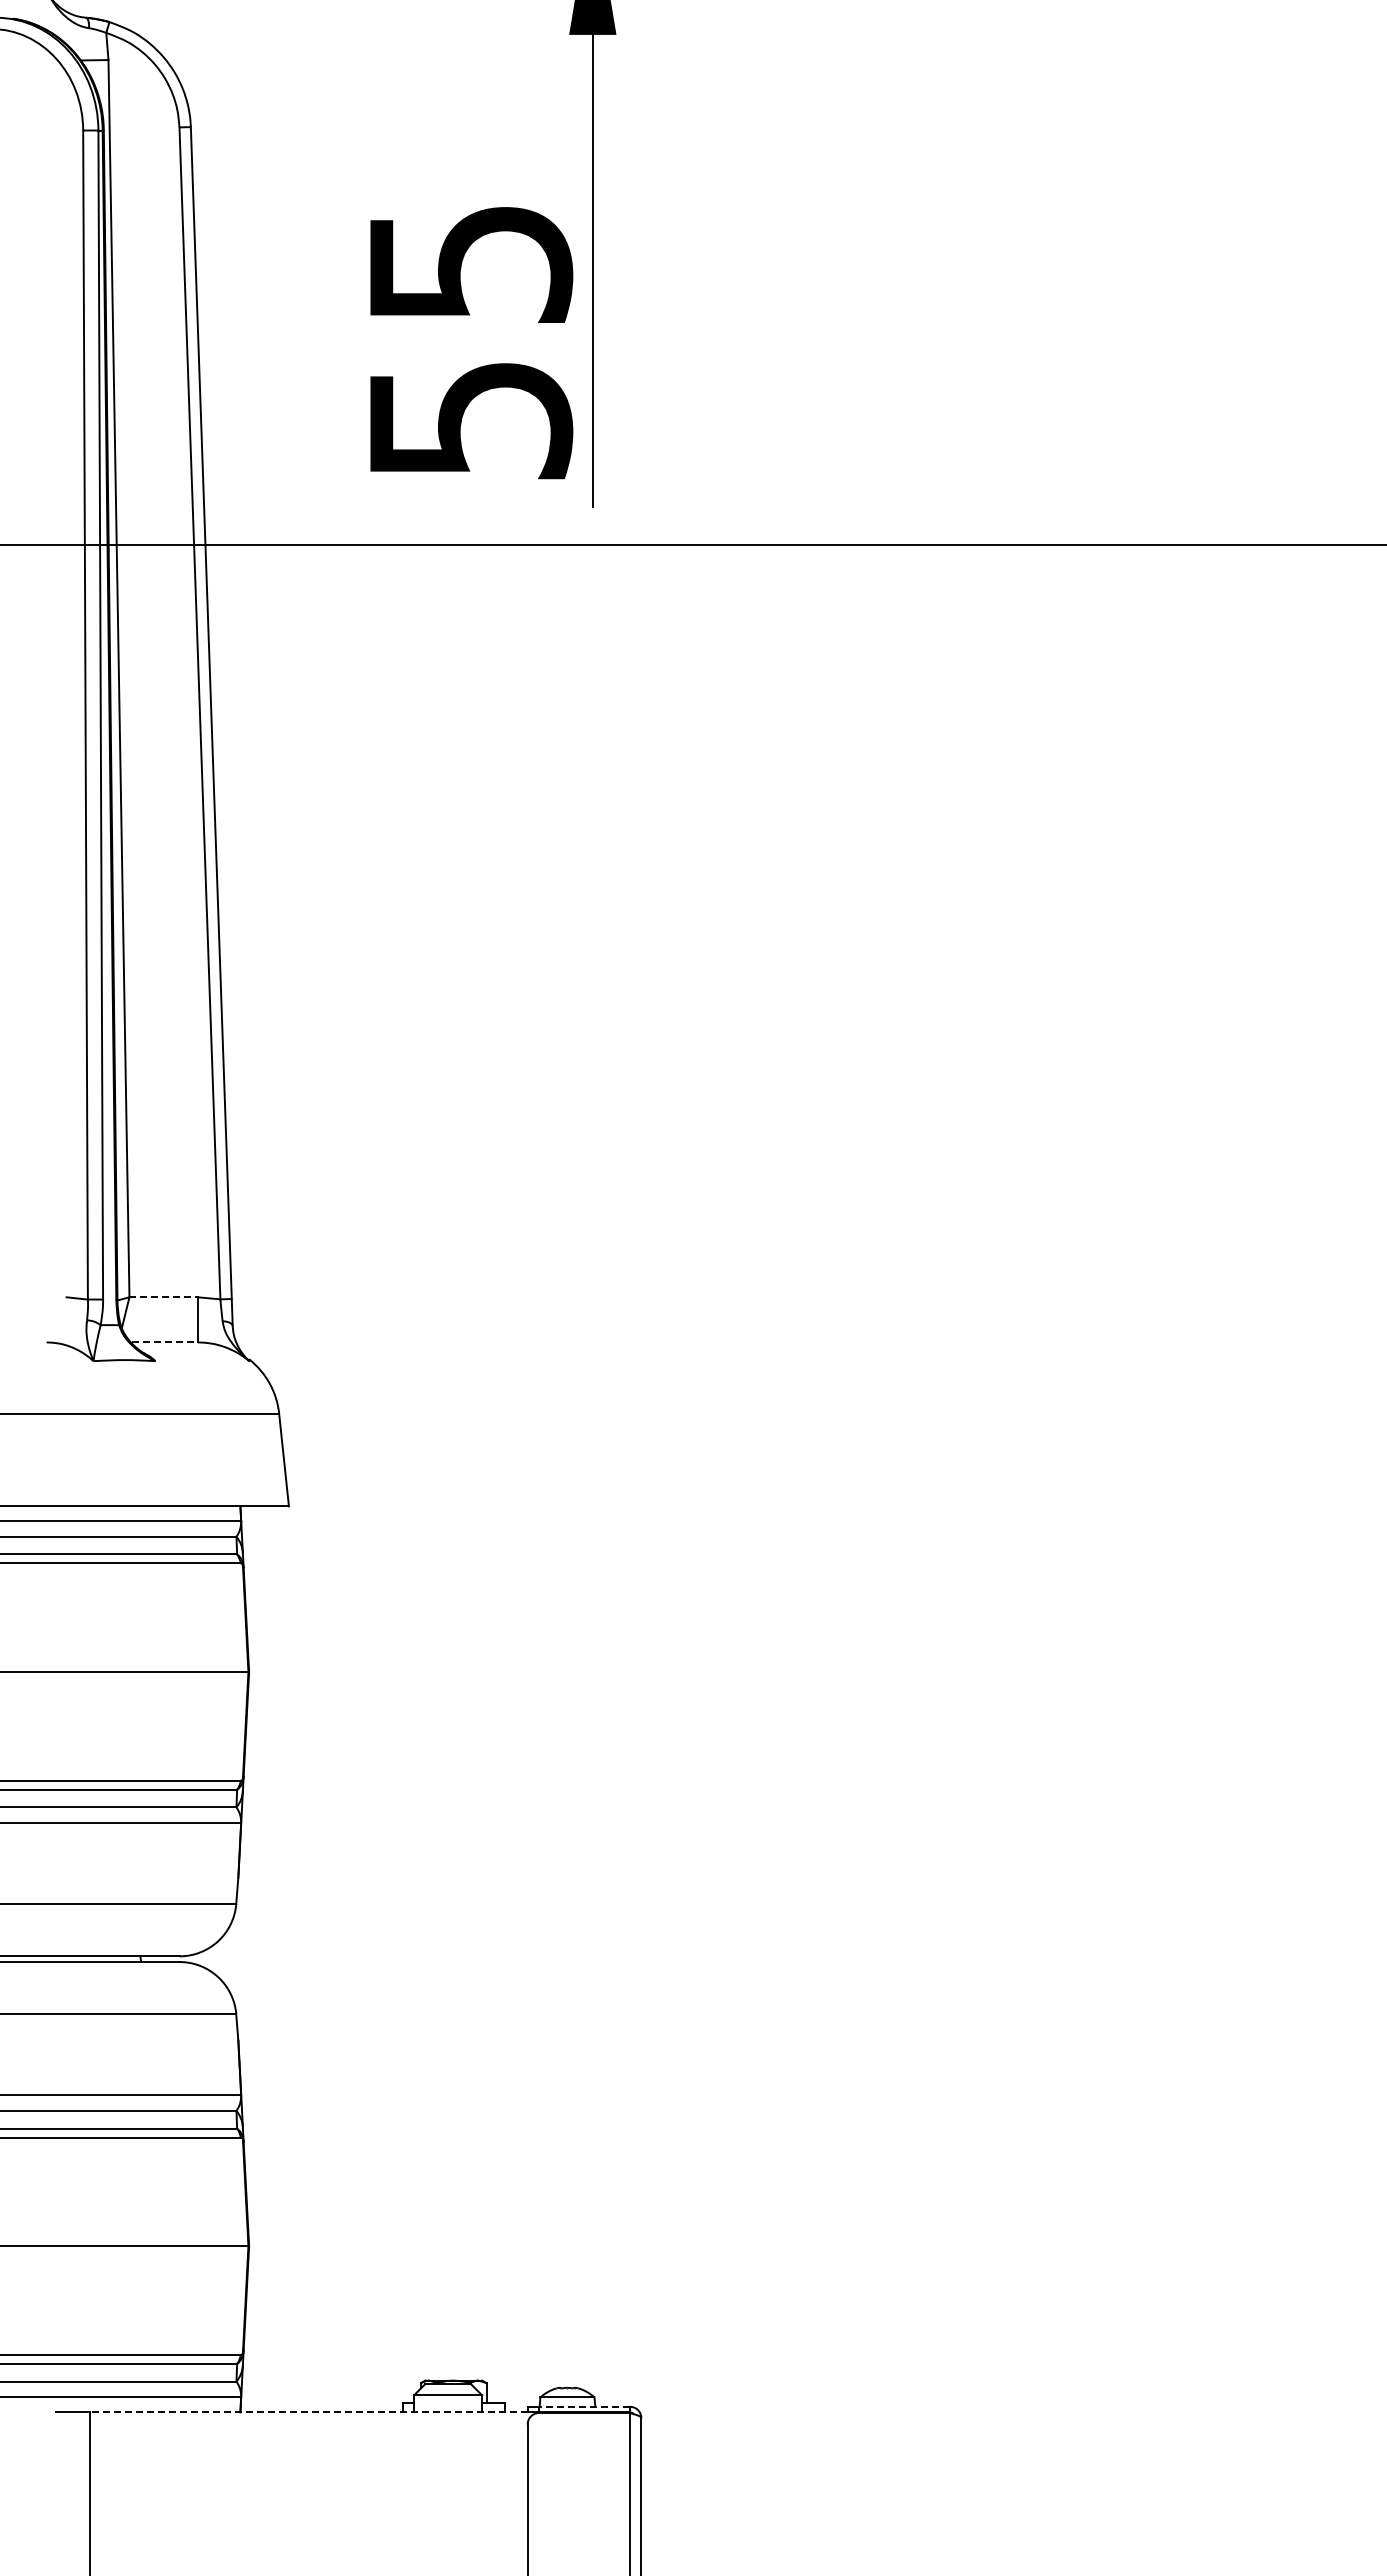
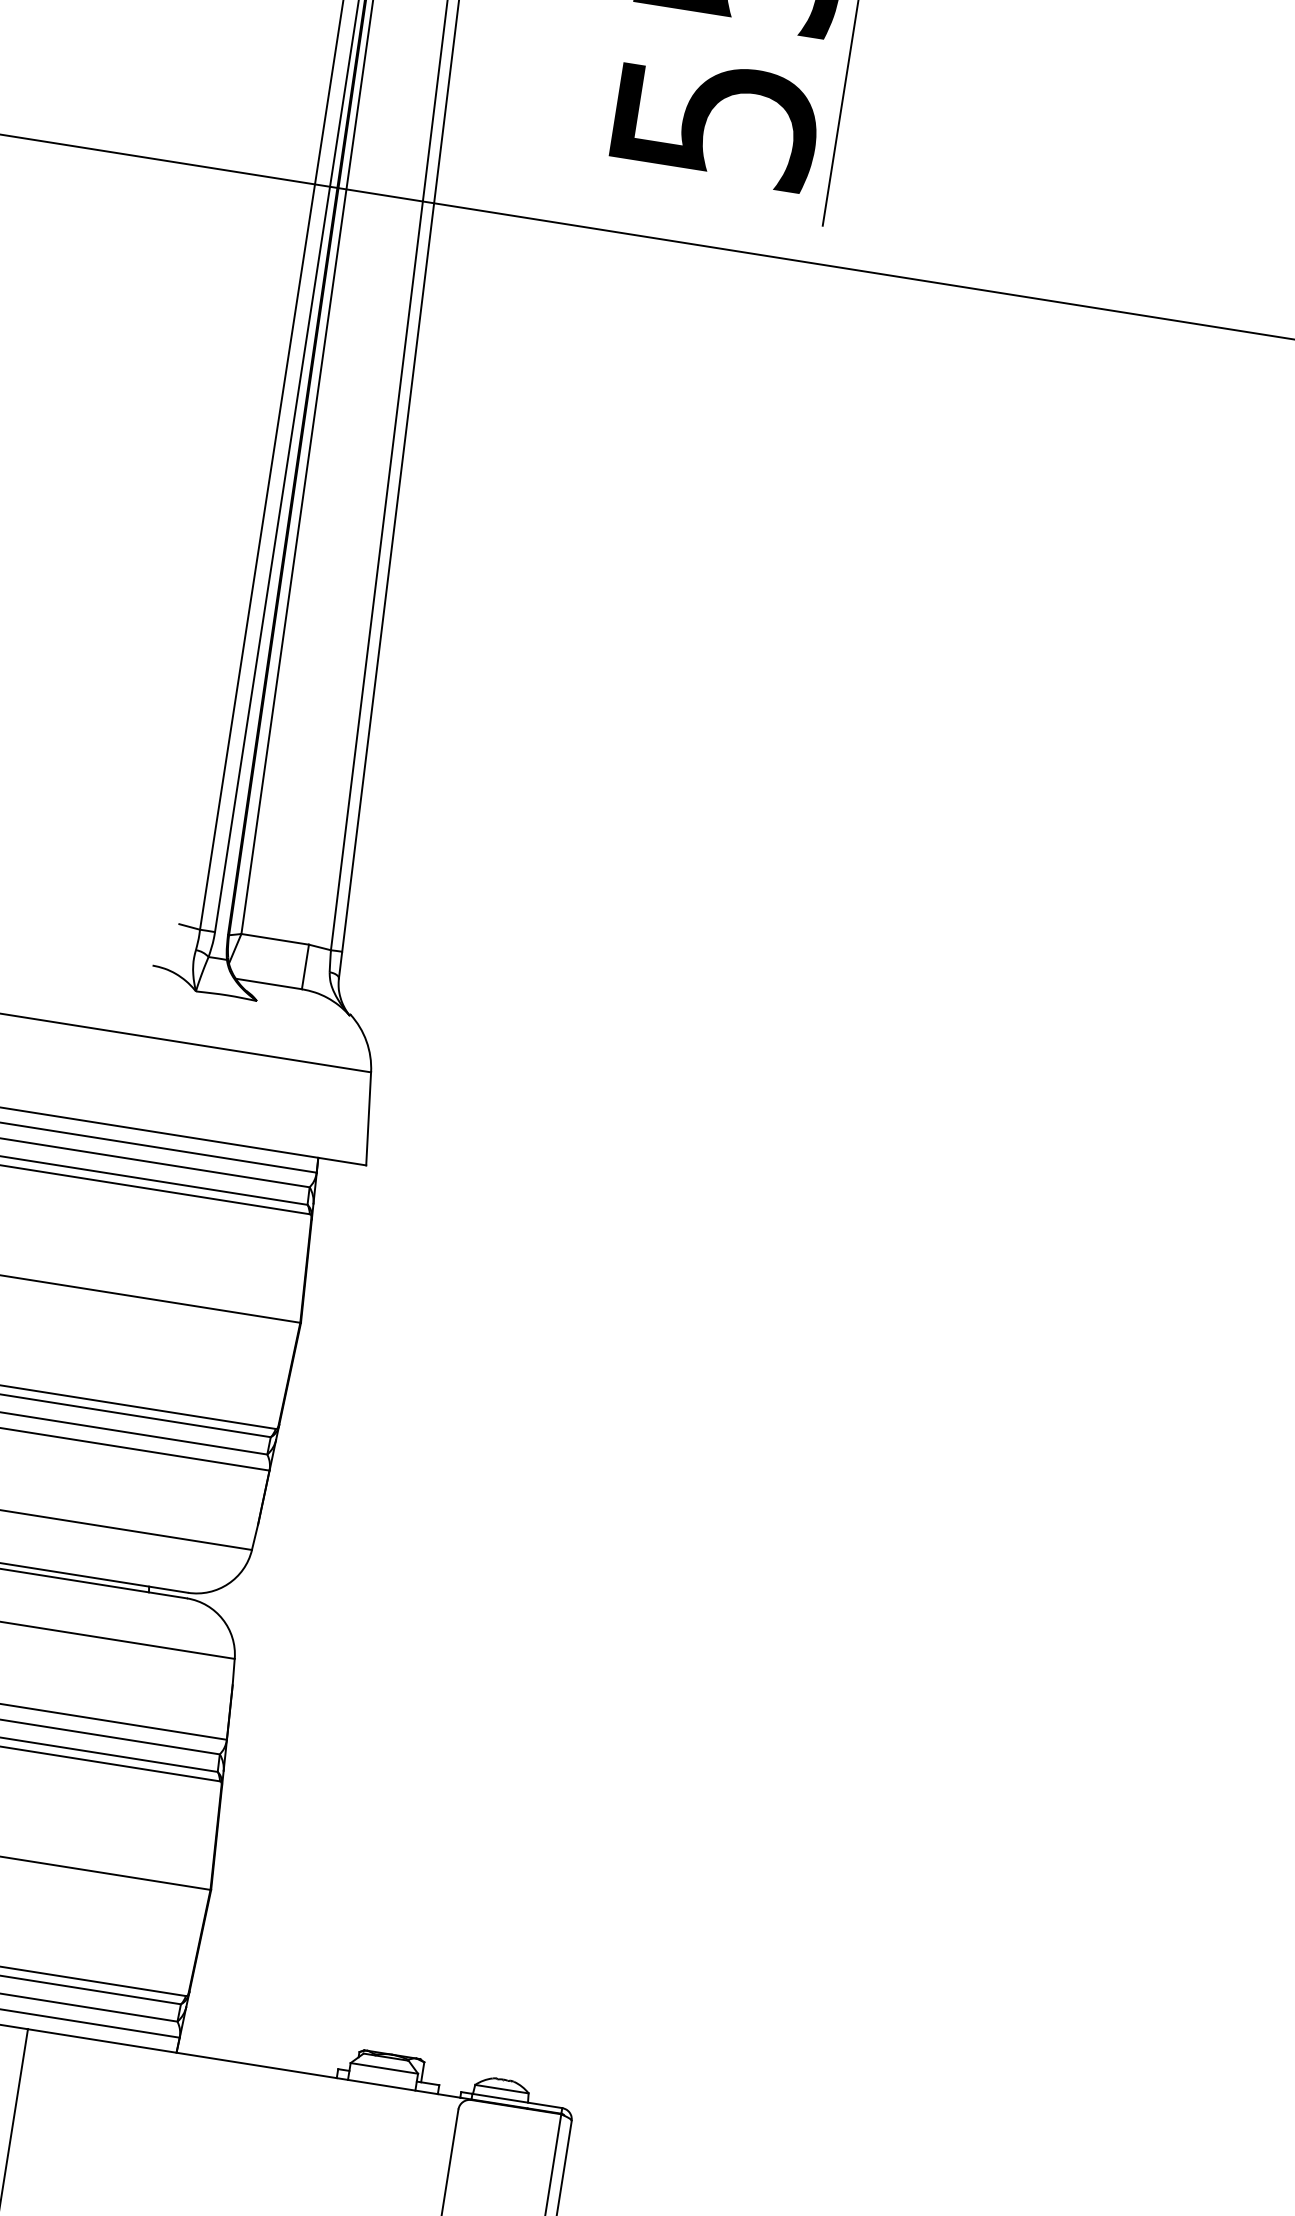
line: (164, 1297) -> (276, 939), dashed -> solid
line: (165, 1342) -> (269, 984), dashed -> solid
line: (584, 2406) -> (517, 2100), dashed -> solid
line: (308, 2412) -> (243, 2063), dashed -> solid

